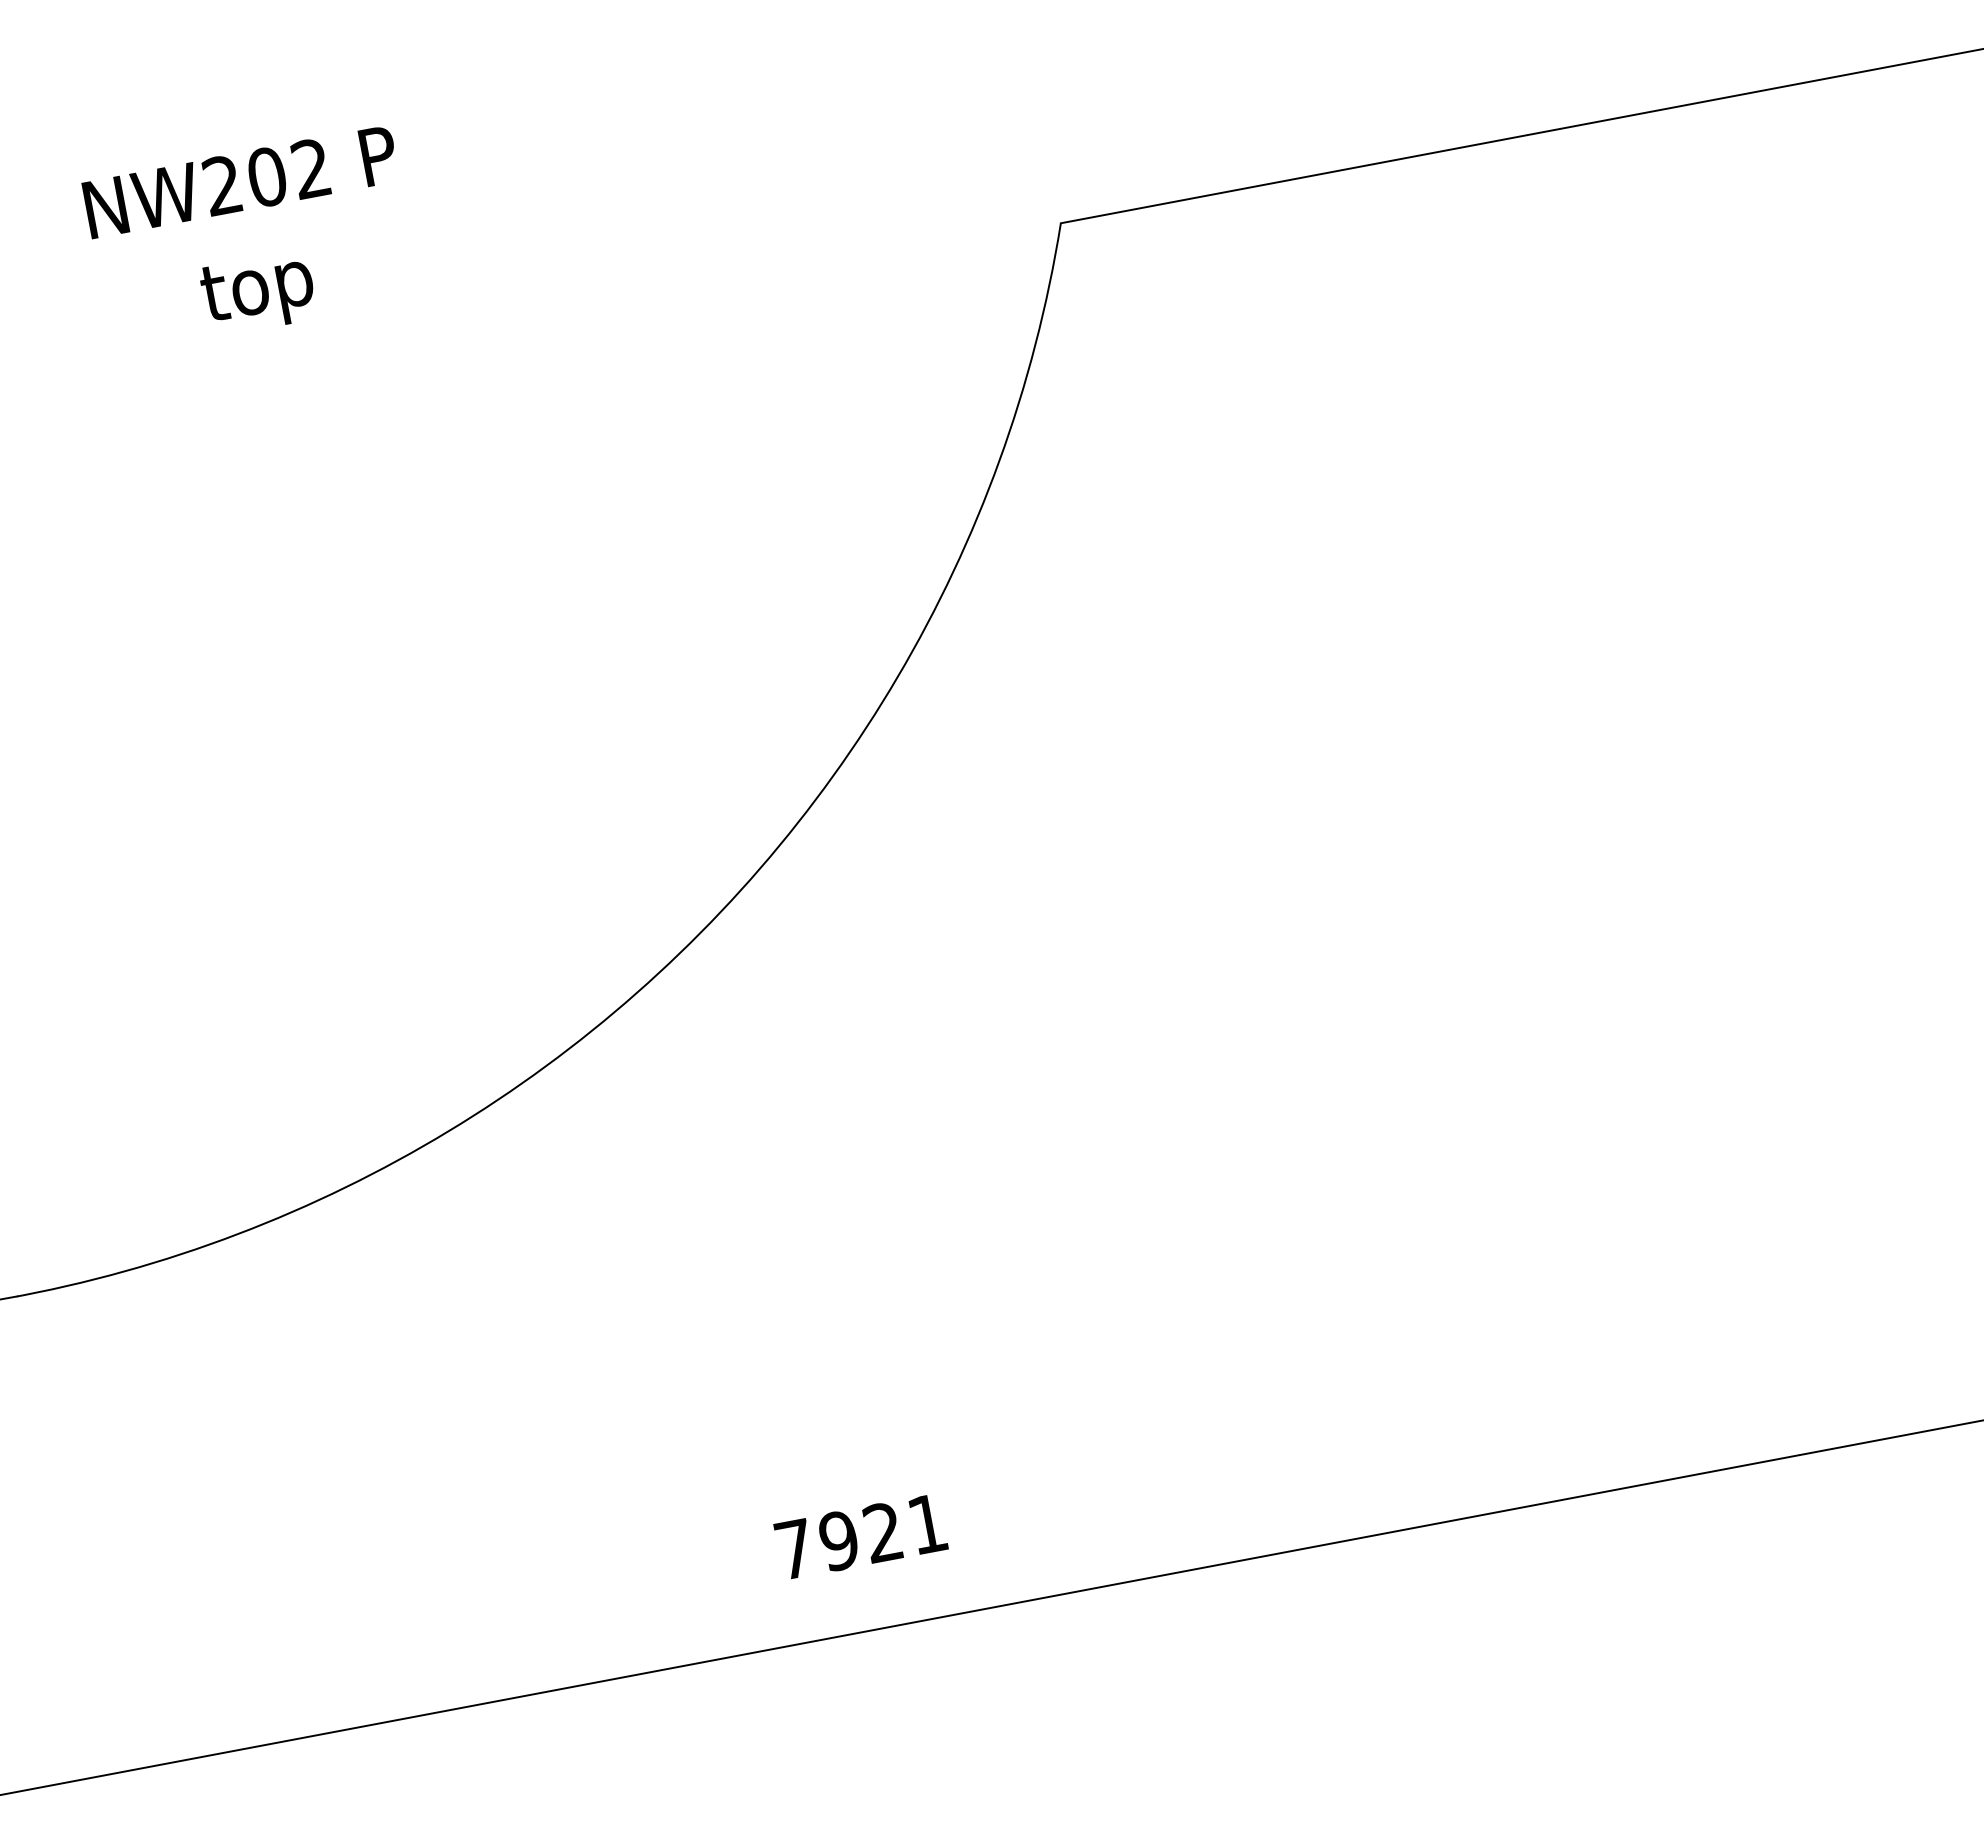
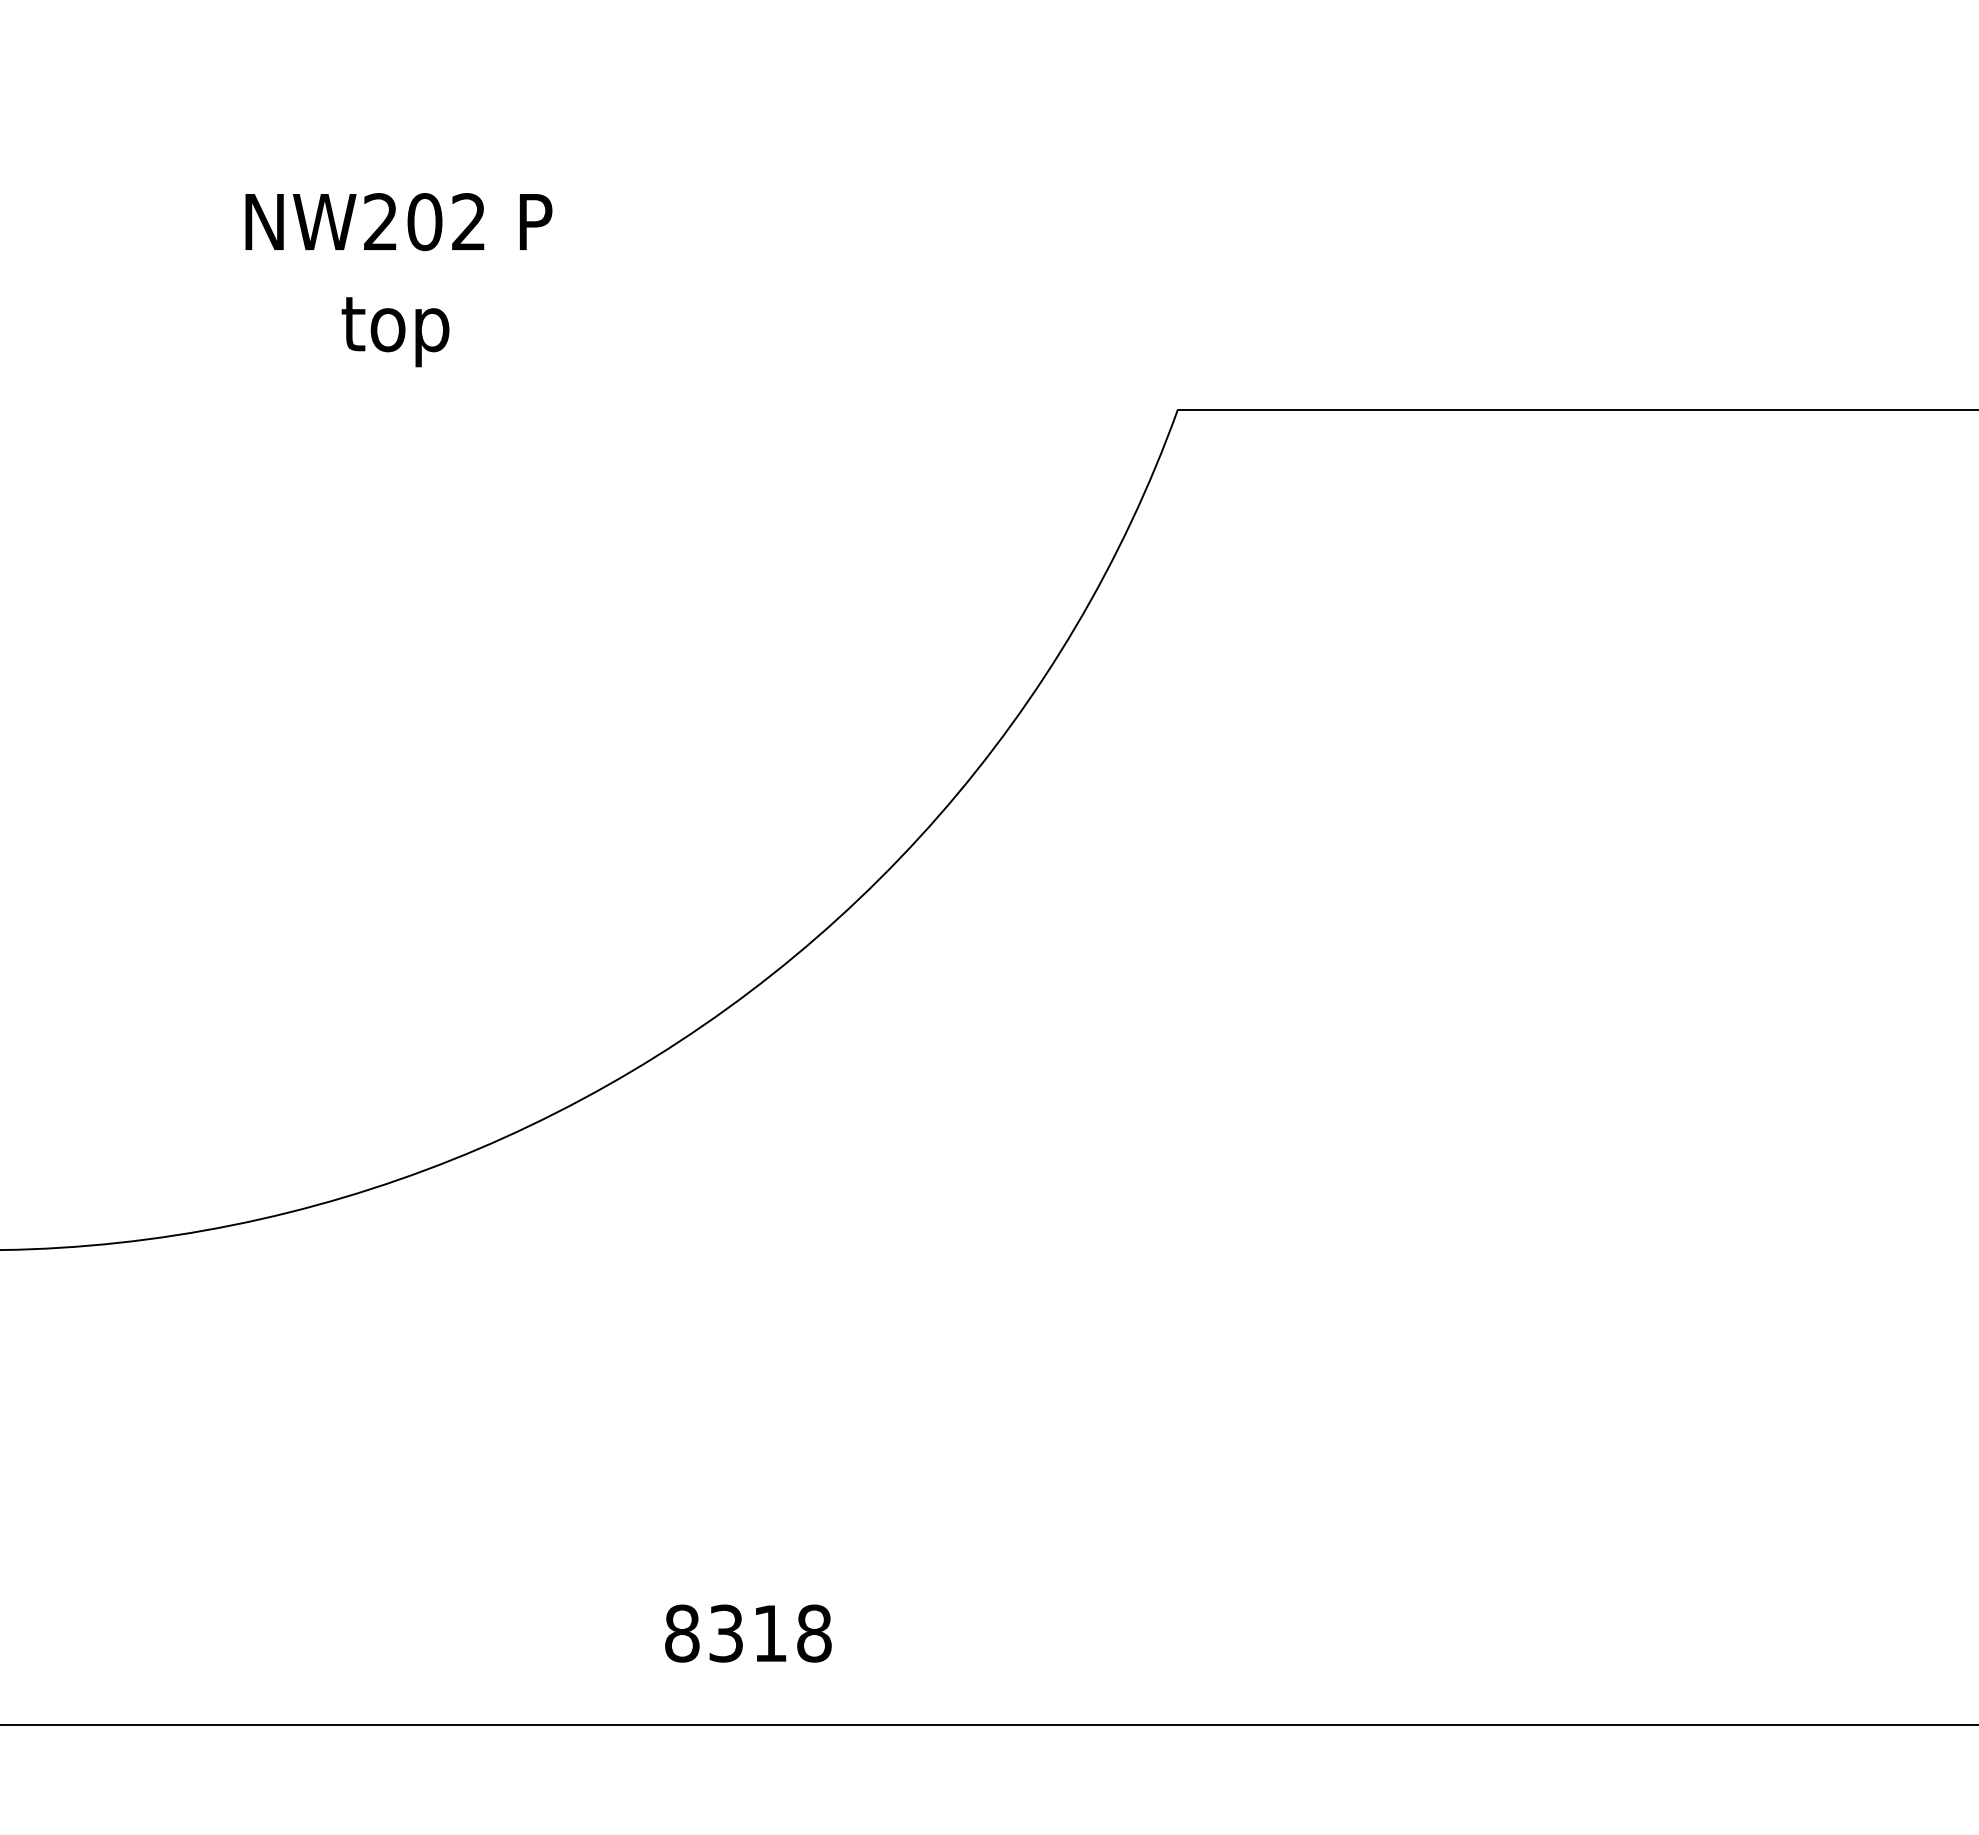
text: (861, 1536) -> (748, 1633), 7921 -> 8318

